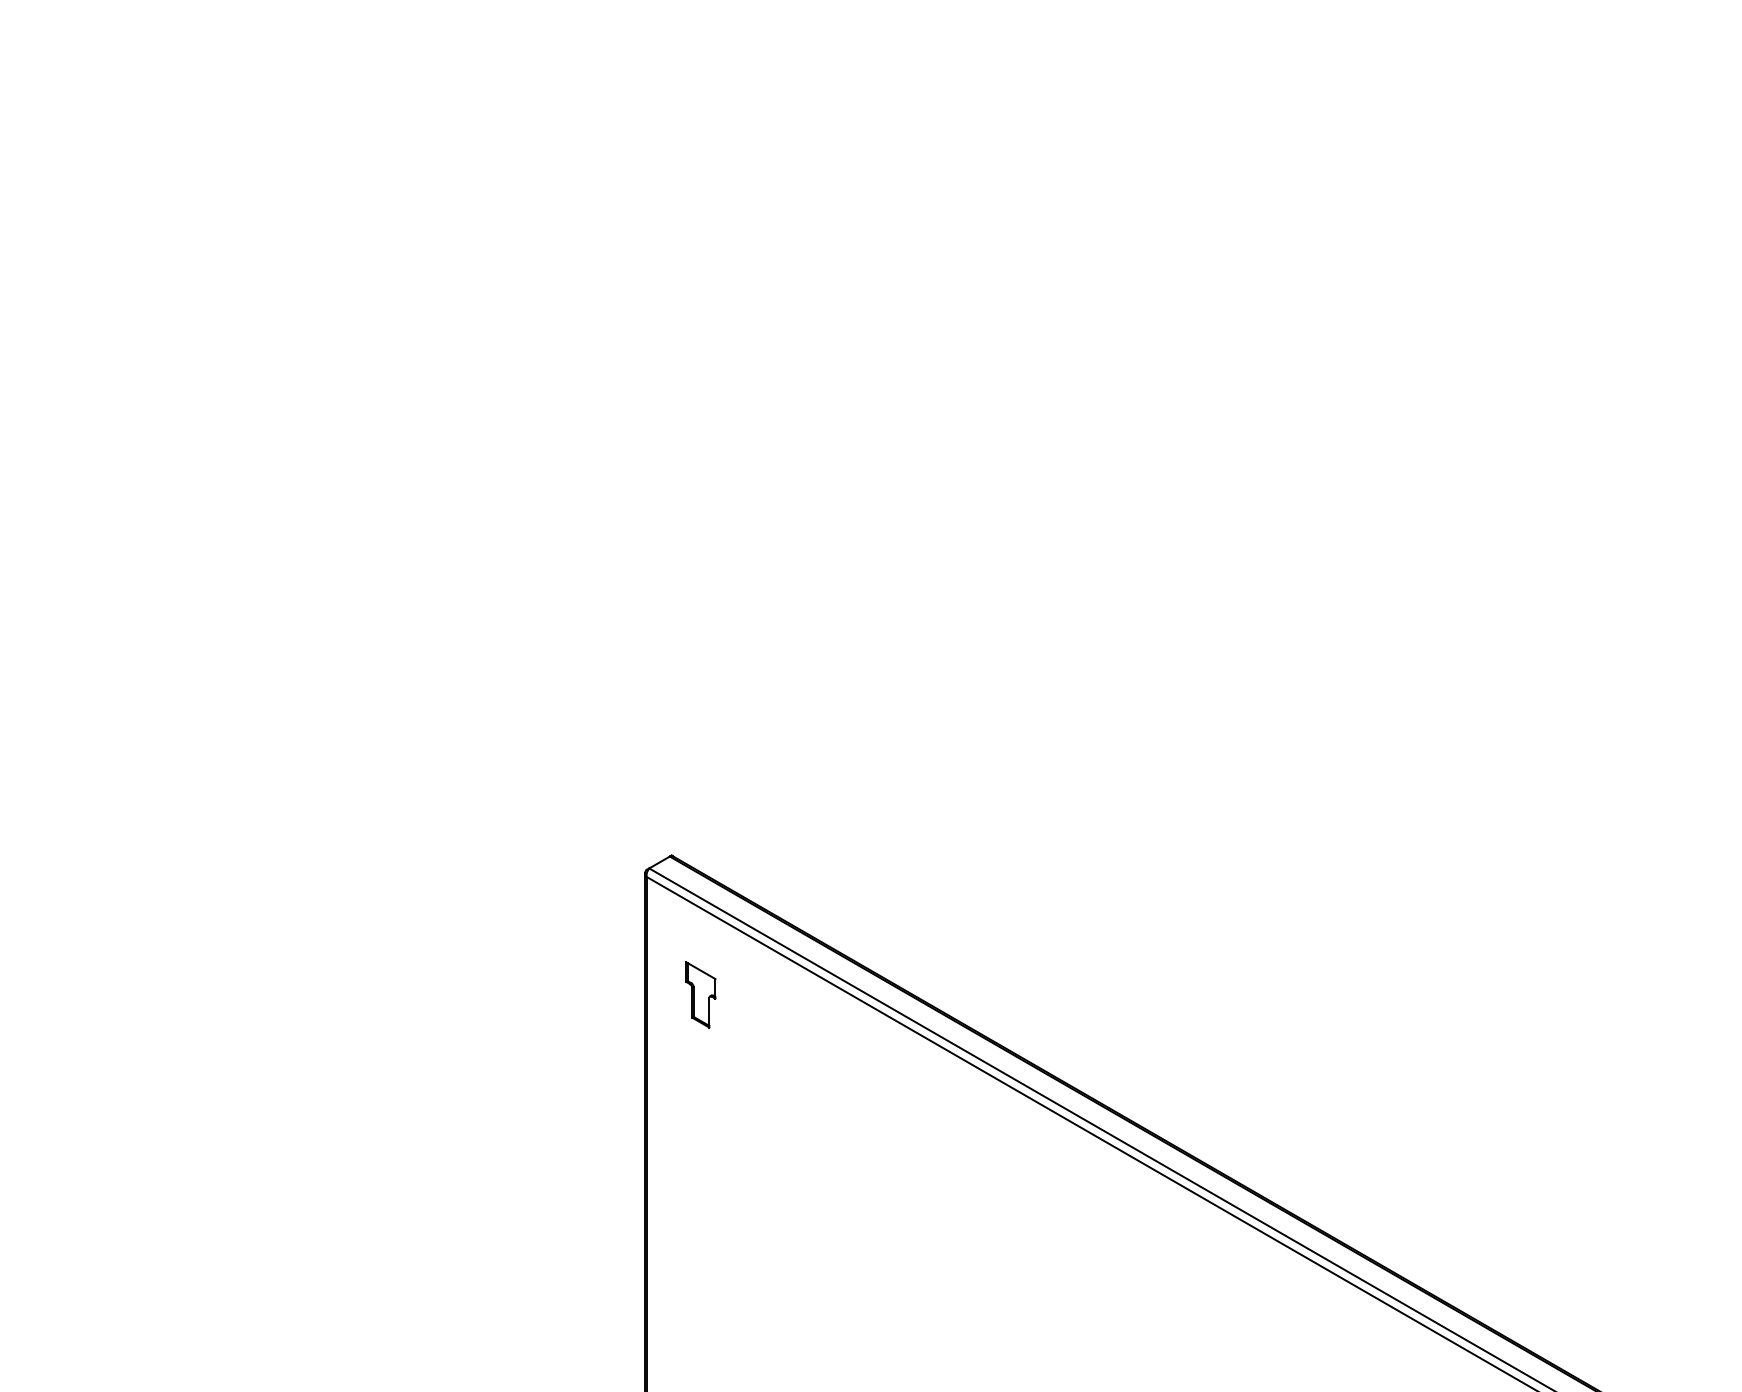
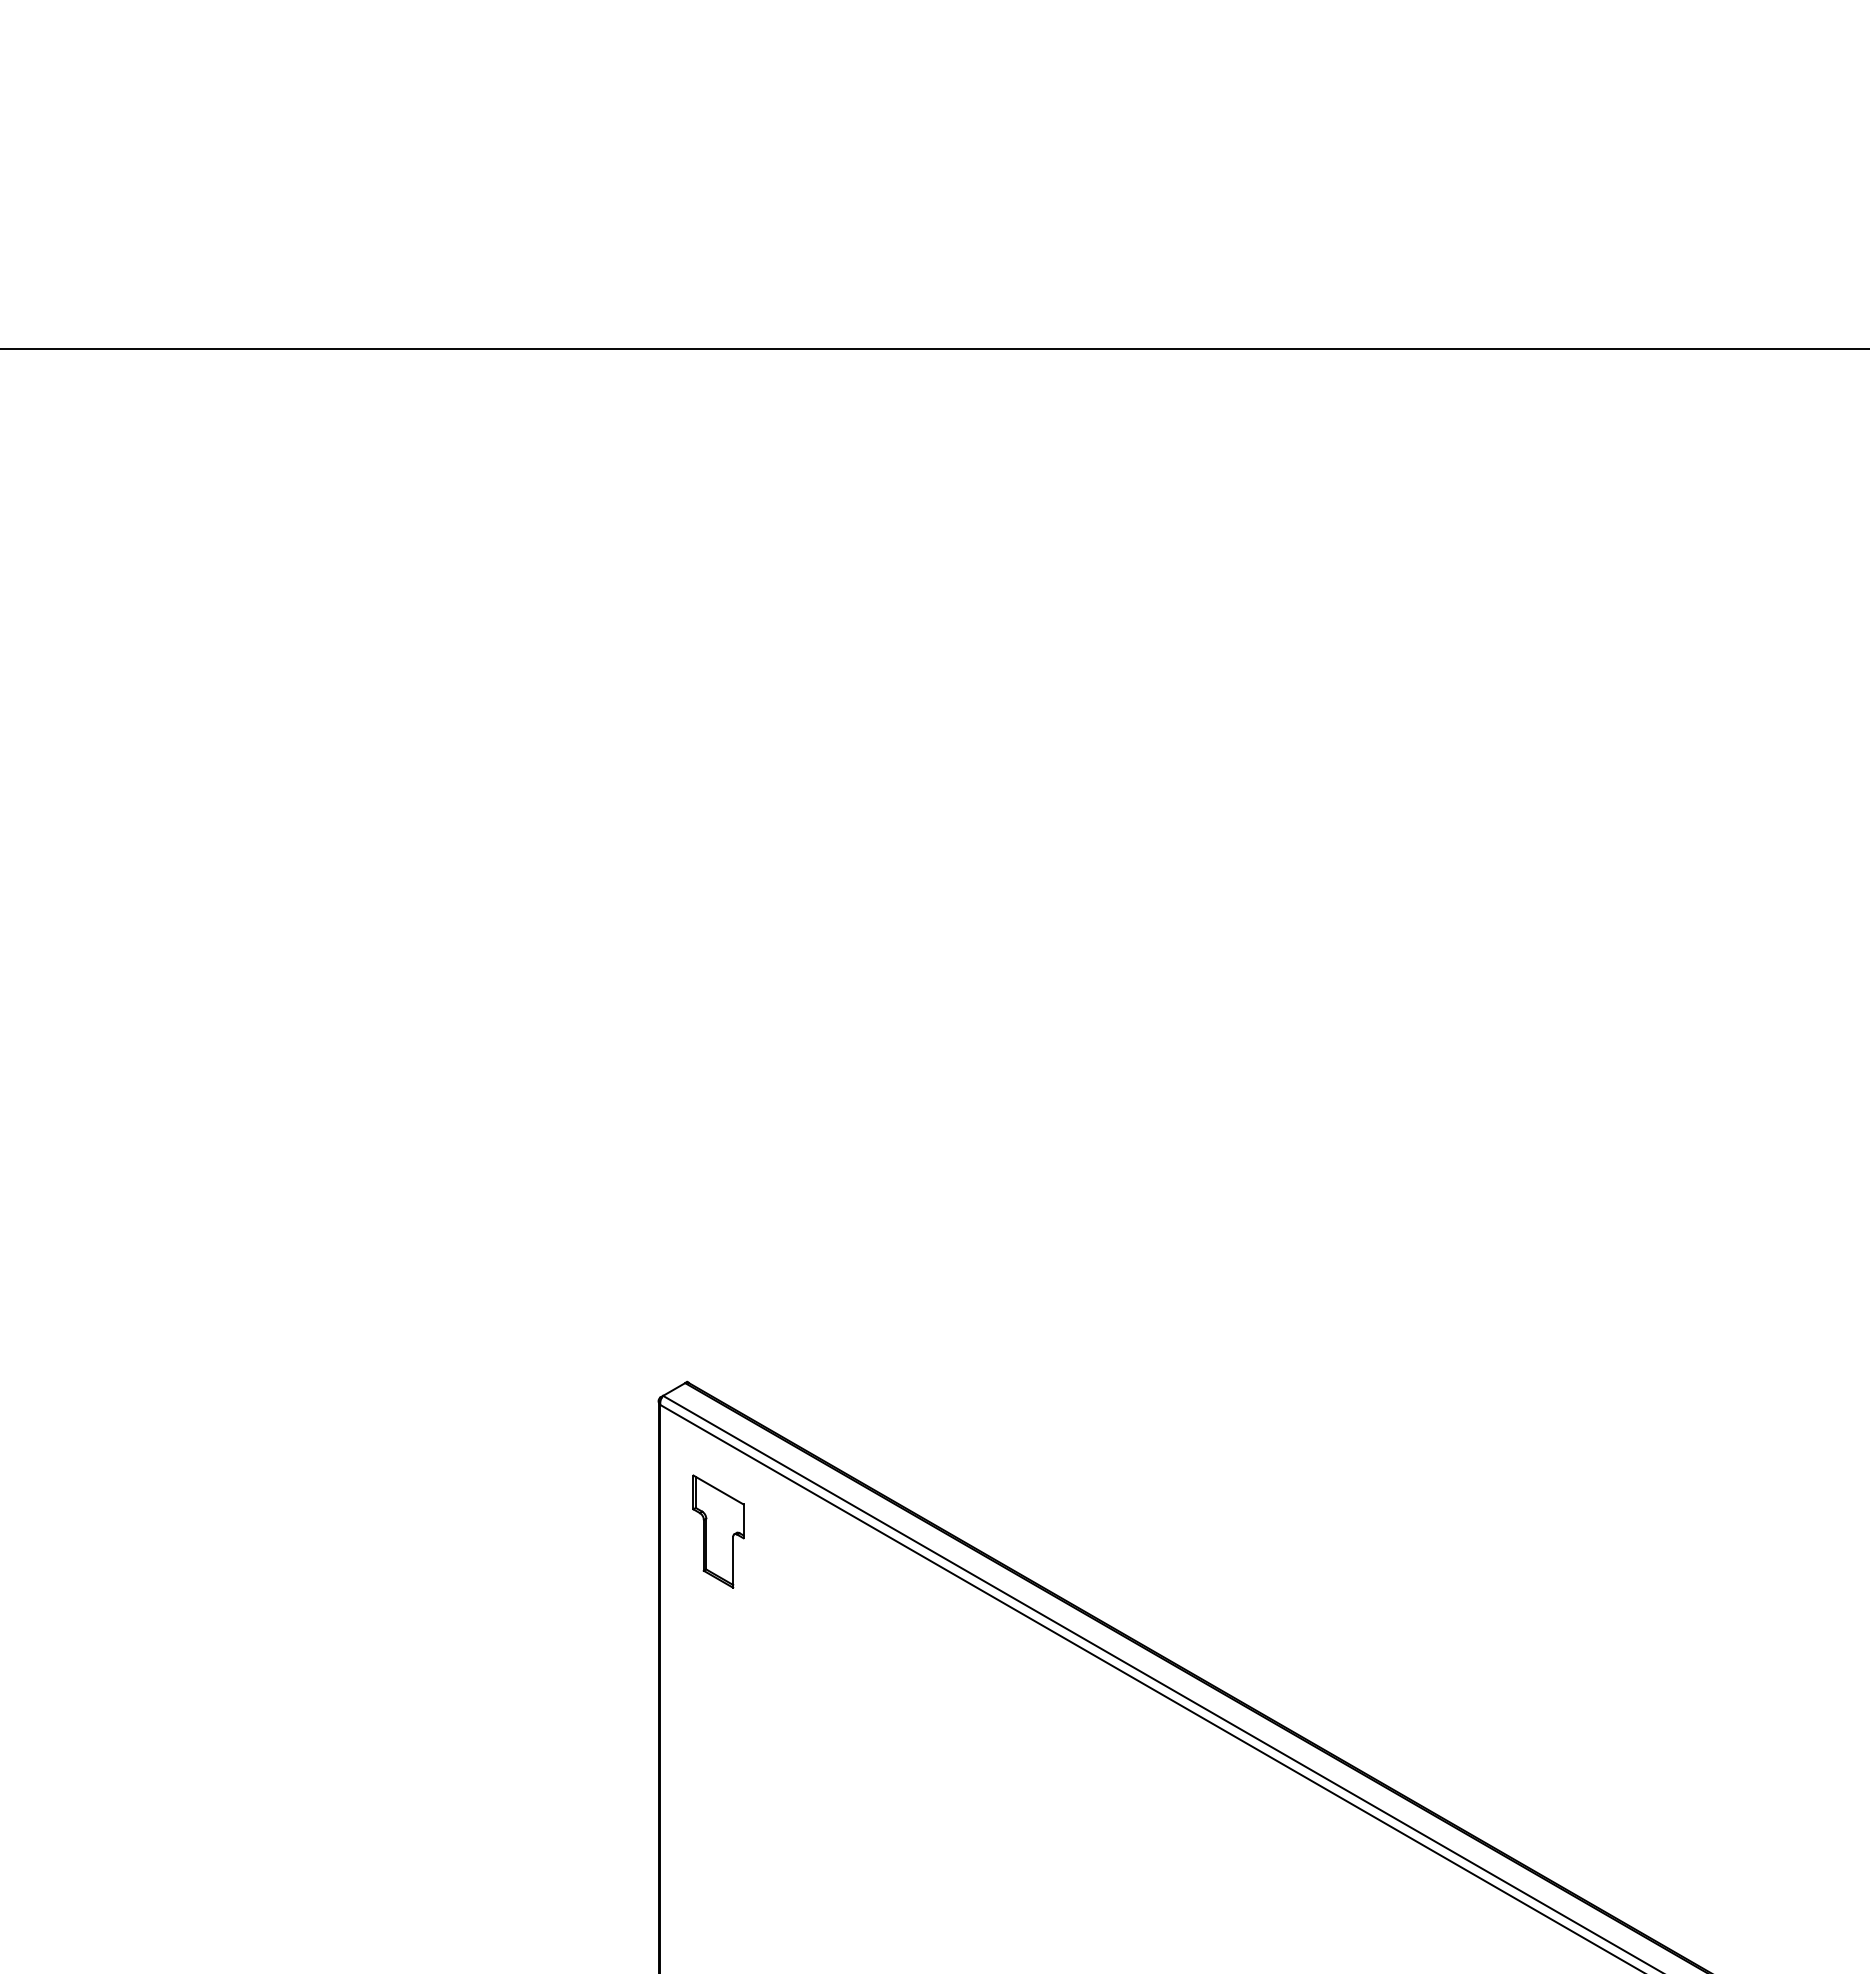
part: (700, 994) -> (718, 1531), size x1.6

